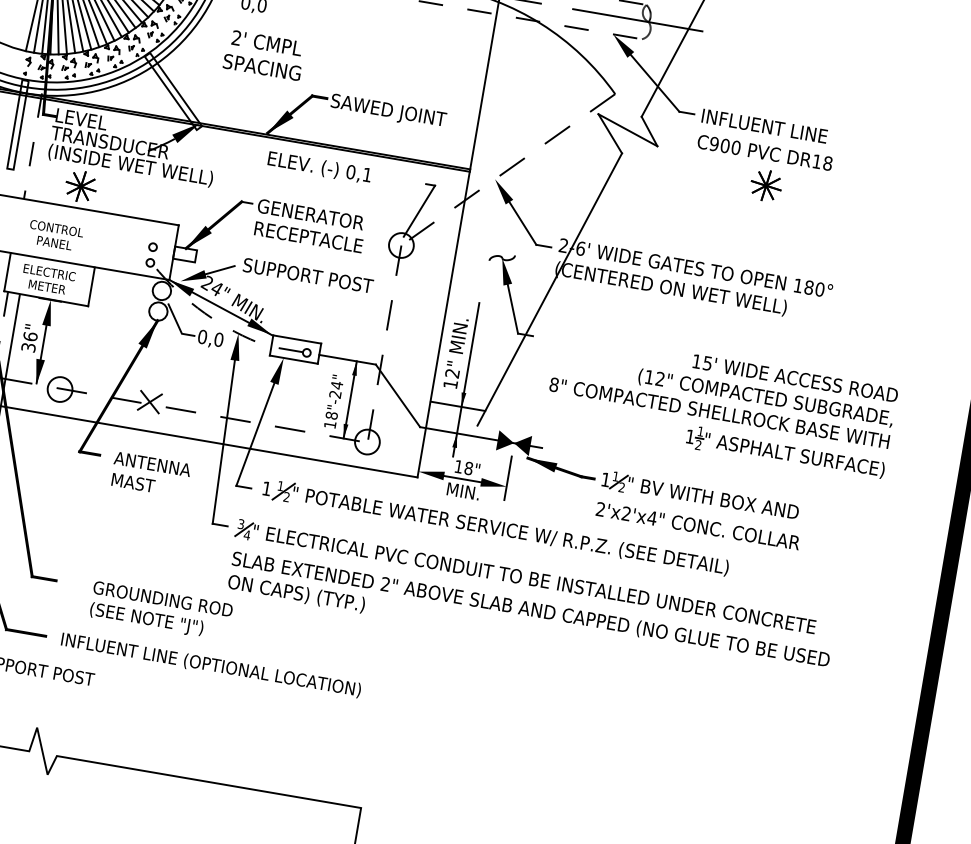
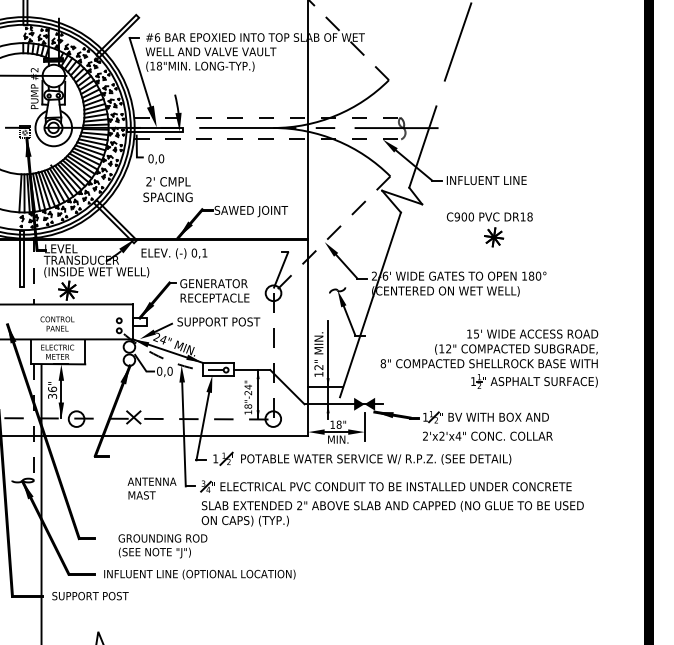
text: (319, 167) -> (174, 253), moved
part: (761, 172) -> (489, 229), moved
text: (149, 474) -> (151, 488), moved

